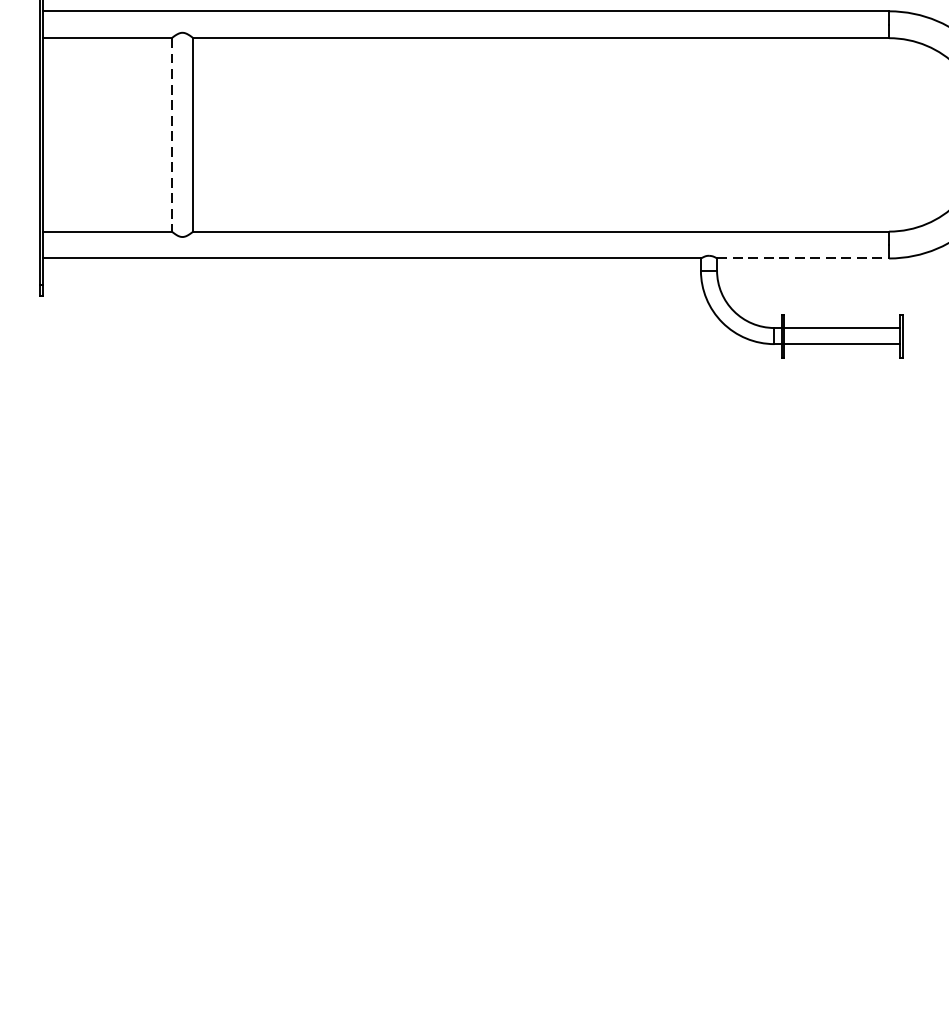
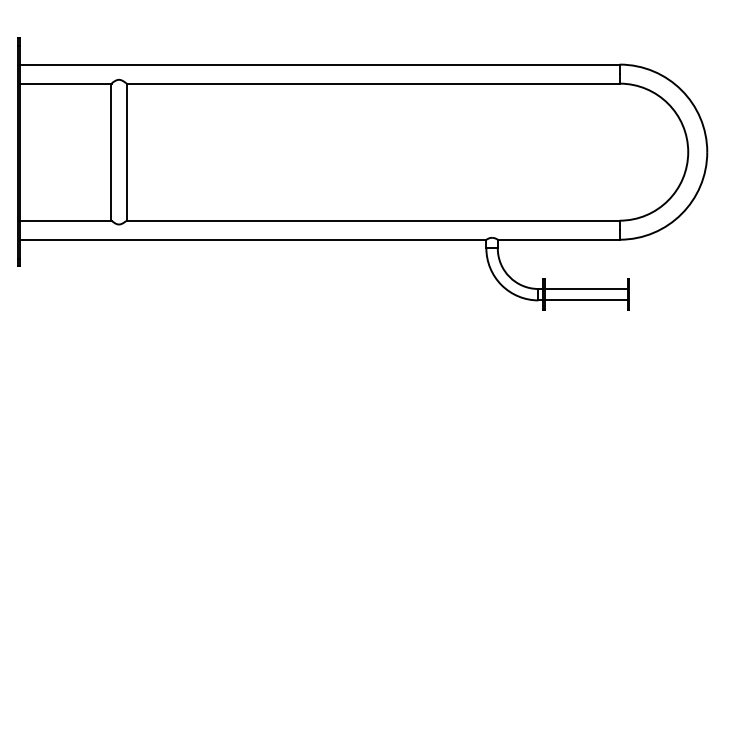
line: (171, 135) -> (111, 152), dashed -> solid
line: (802, 258) -> (558, 239), dashed -> solid

